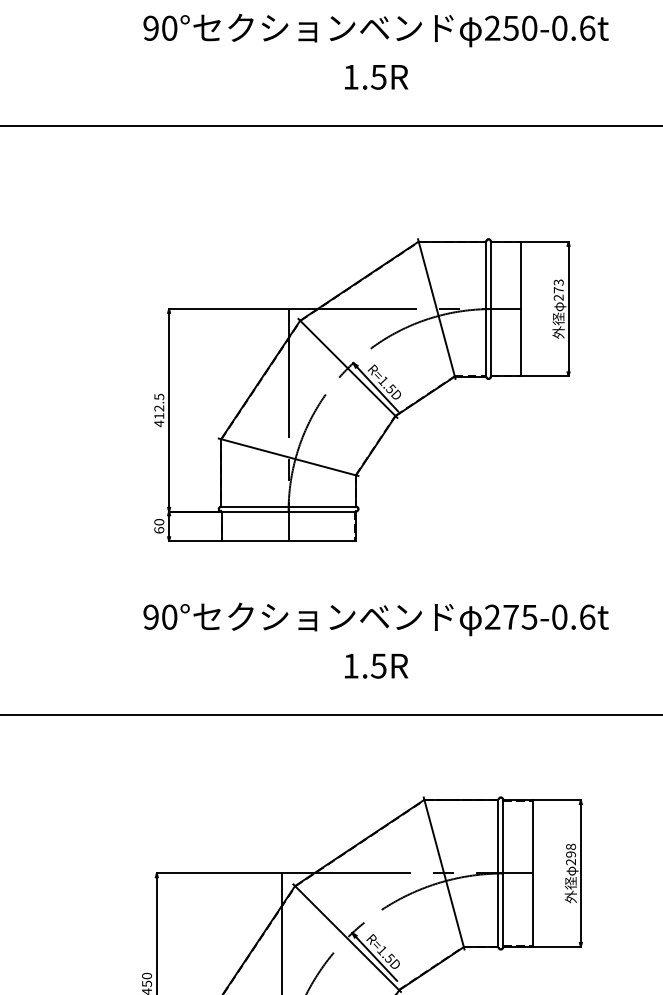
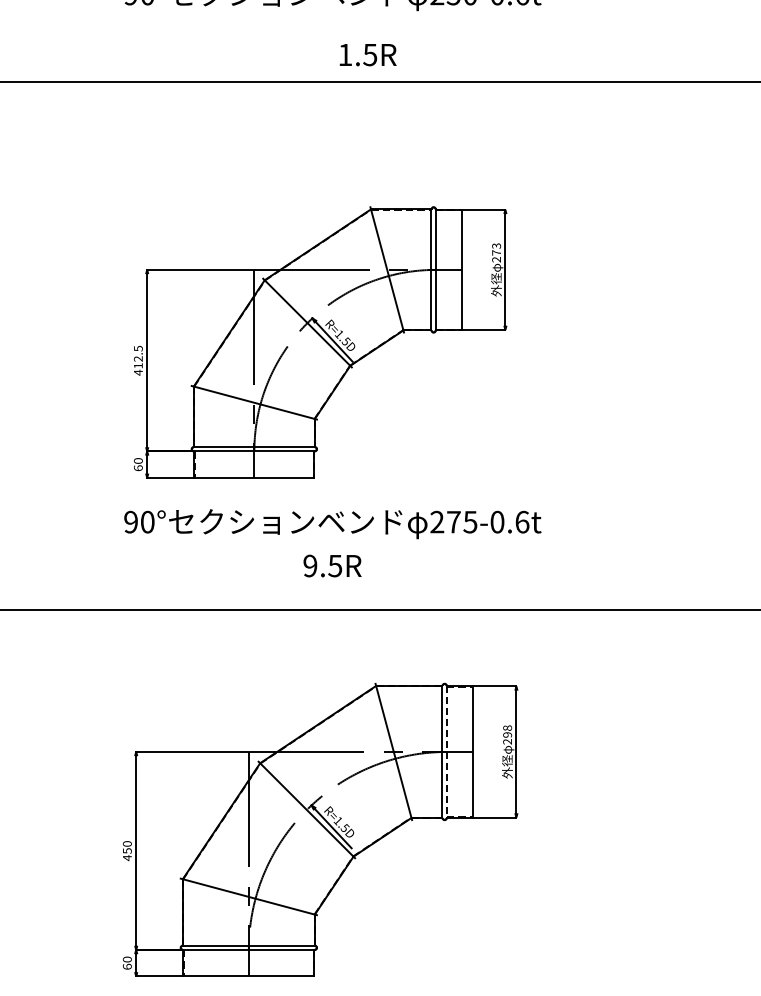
text: (375, 77) -> (367, 55), moved
part: (362, 390) -> (320, 342), moved
text: (351, 665) -> (310, 565), 1.5R -> 9.5R
line: (502, 874) -> (446, 752), solid -> dashed

